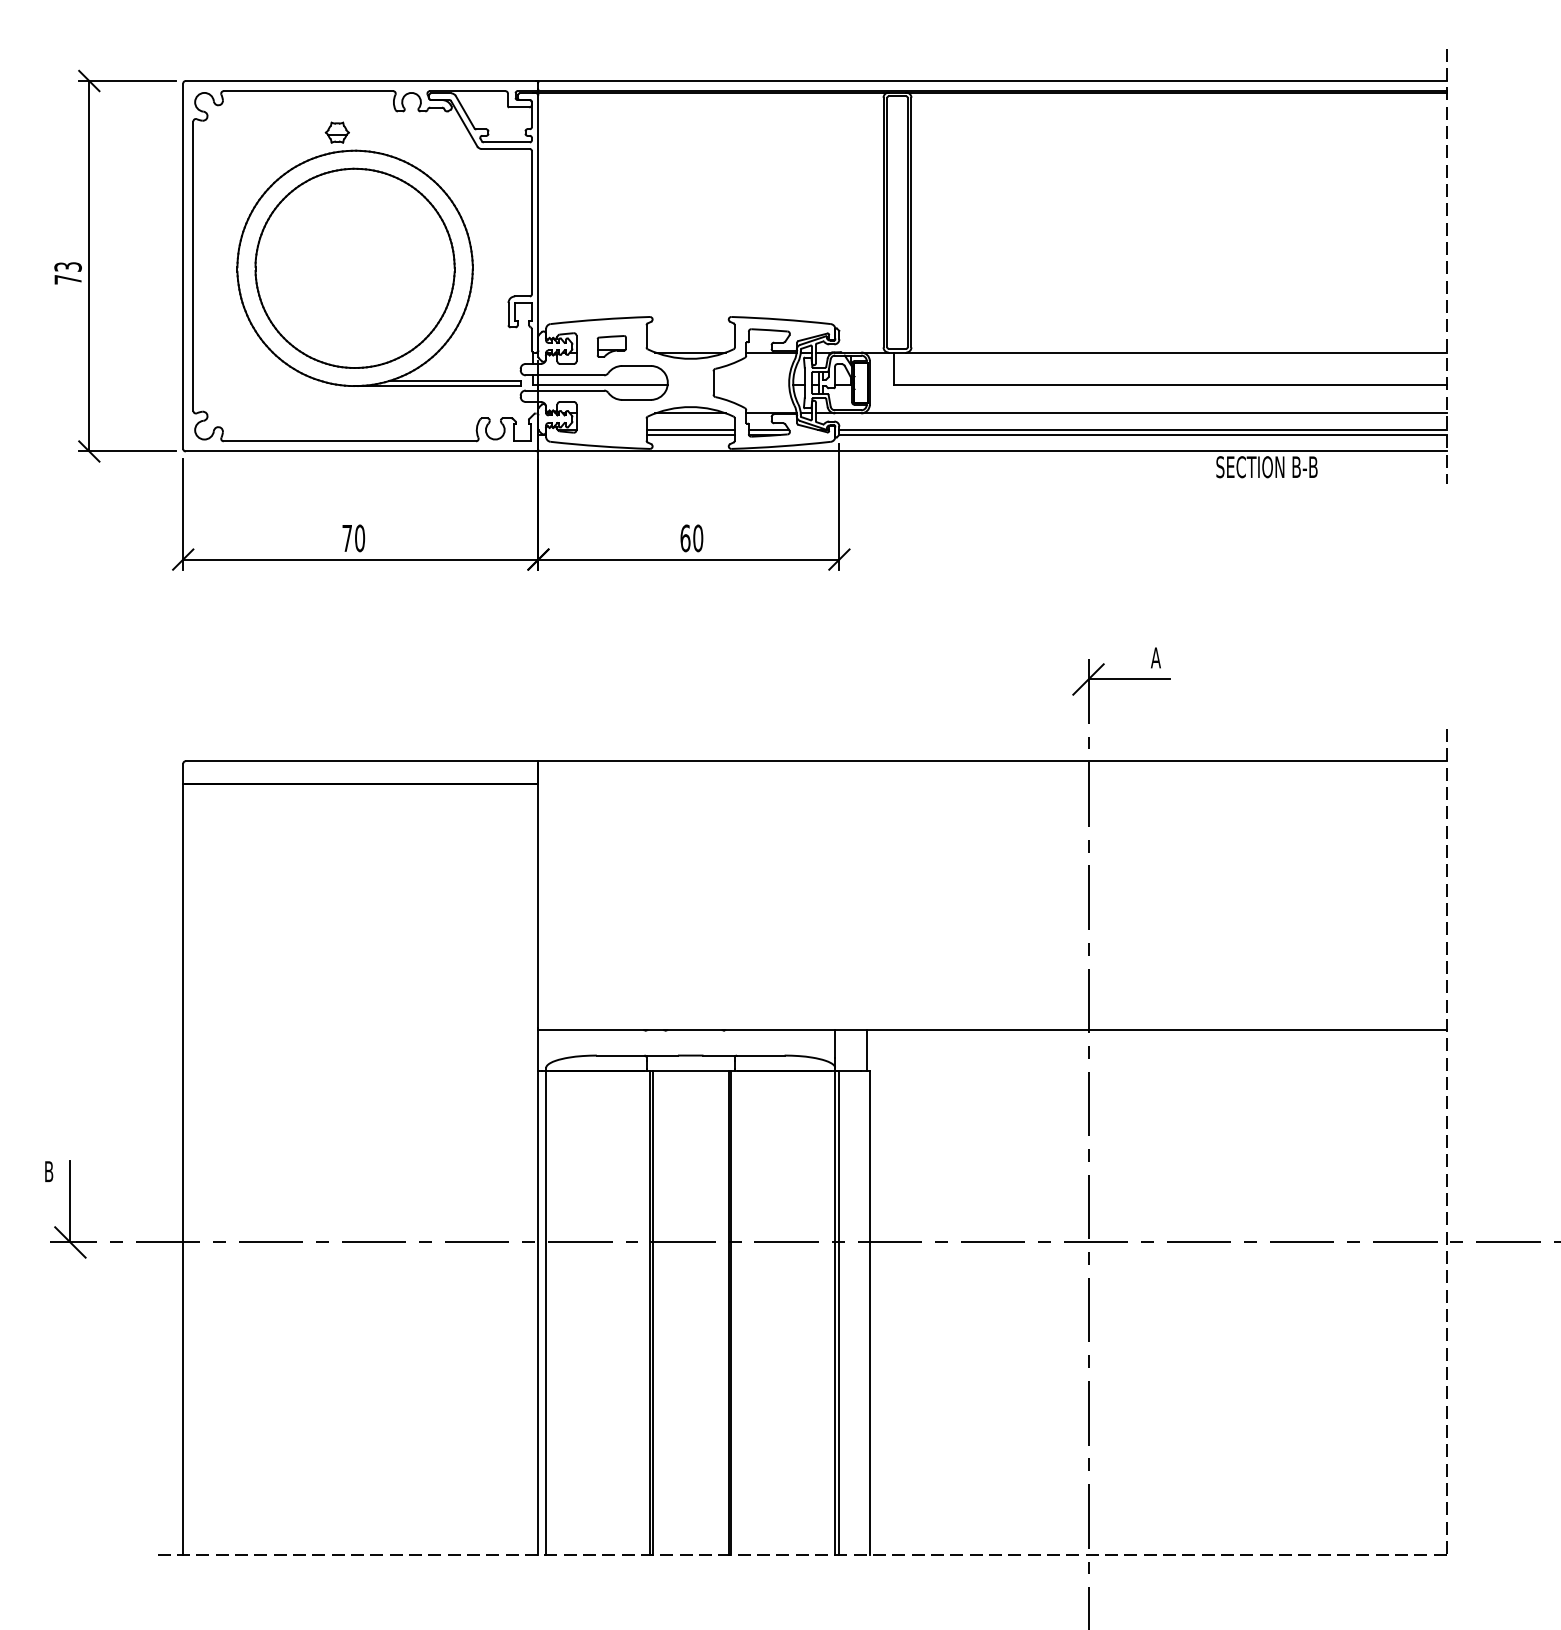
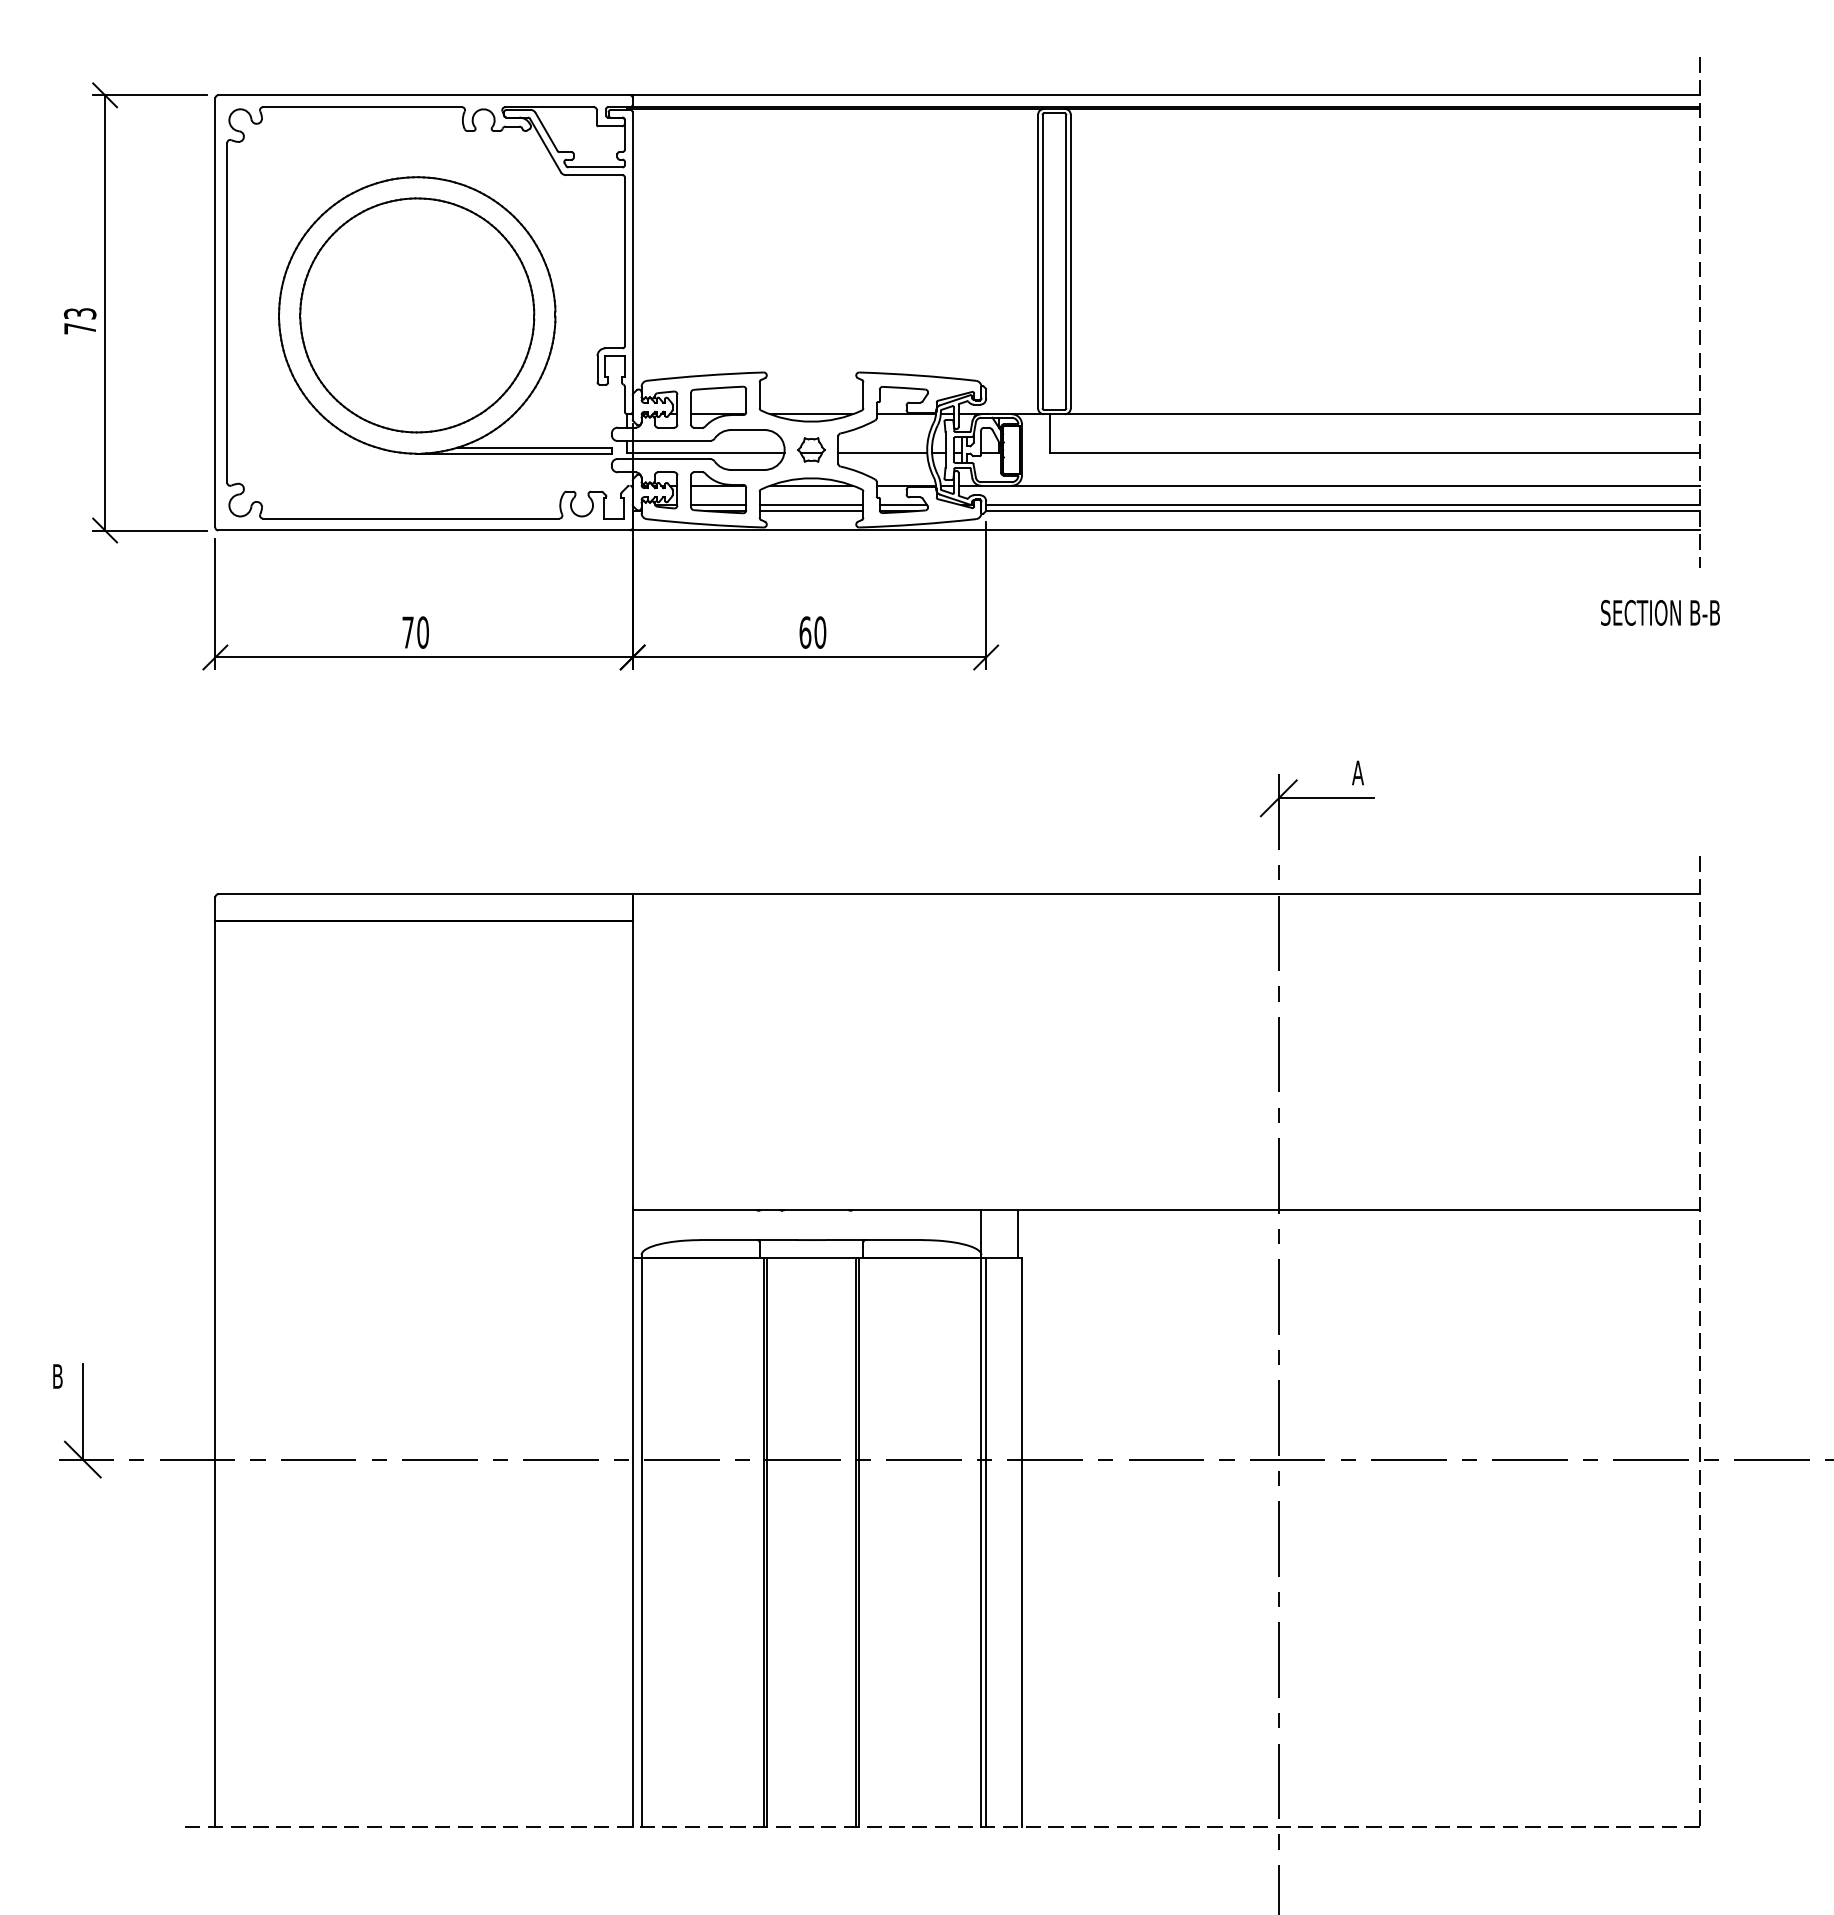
part: (337, 132) -> (811, 449), moved
part: (611, 345) -> (718, 406), size x1.67
line: (751, 385) -> (882, 452), added
part: (611, 419) -> (718, 492), added
text: (1267, 466) -> (1660, 612), moved

